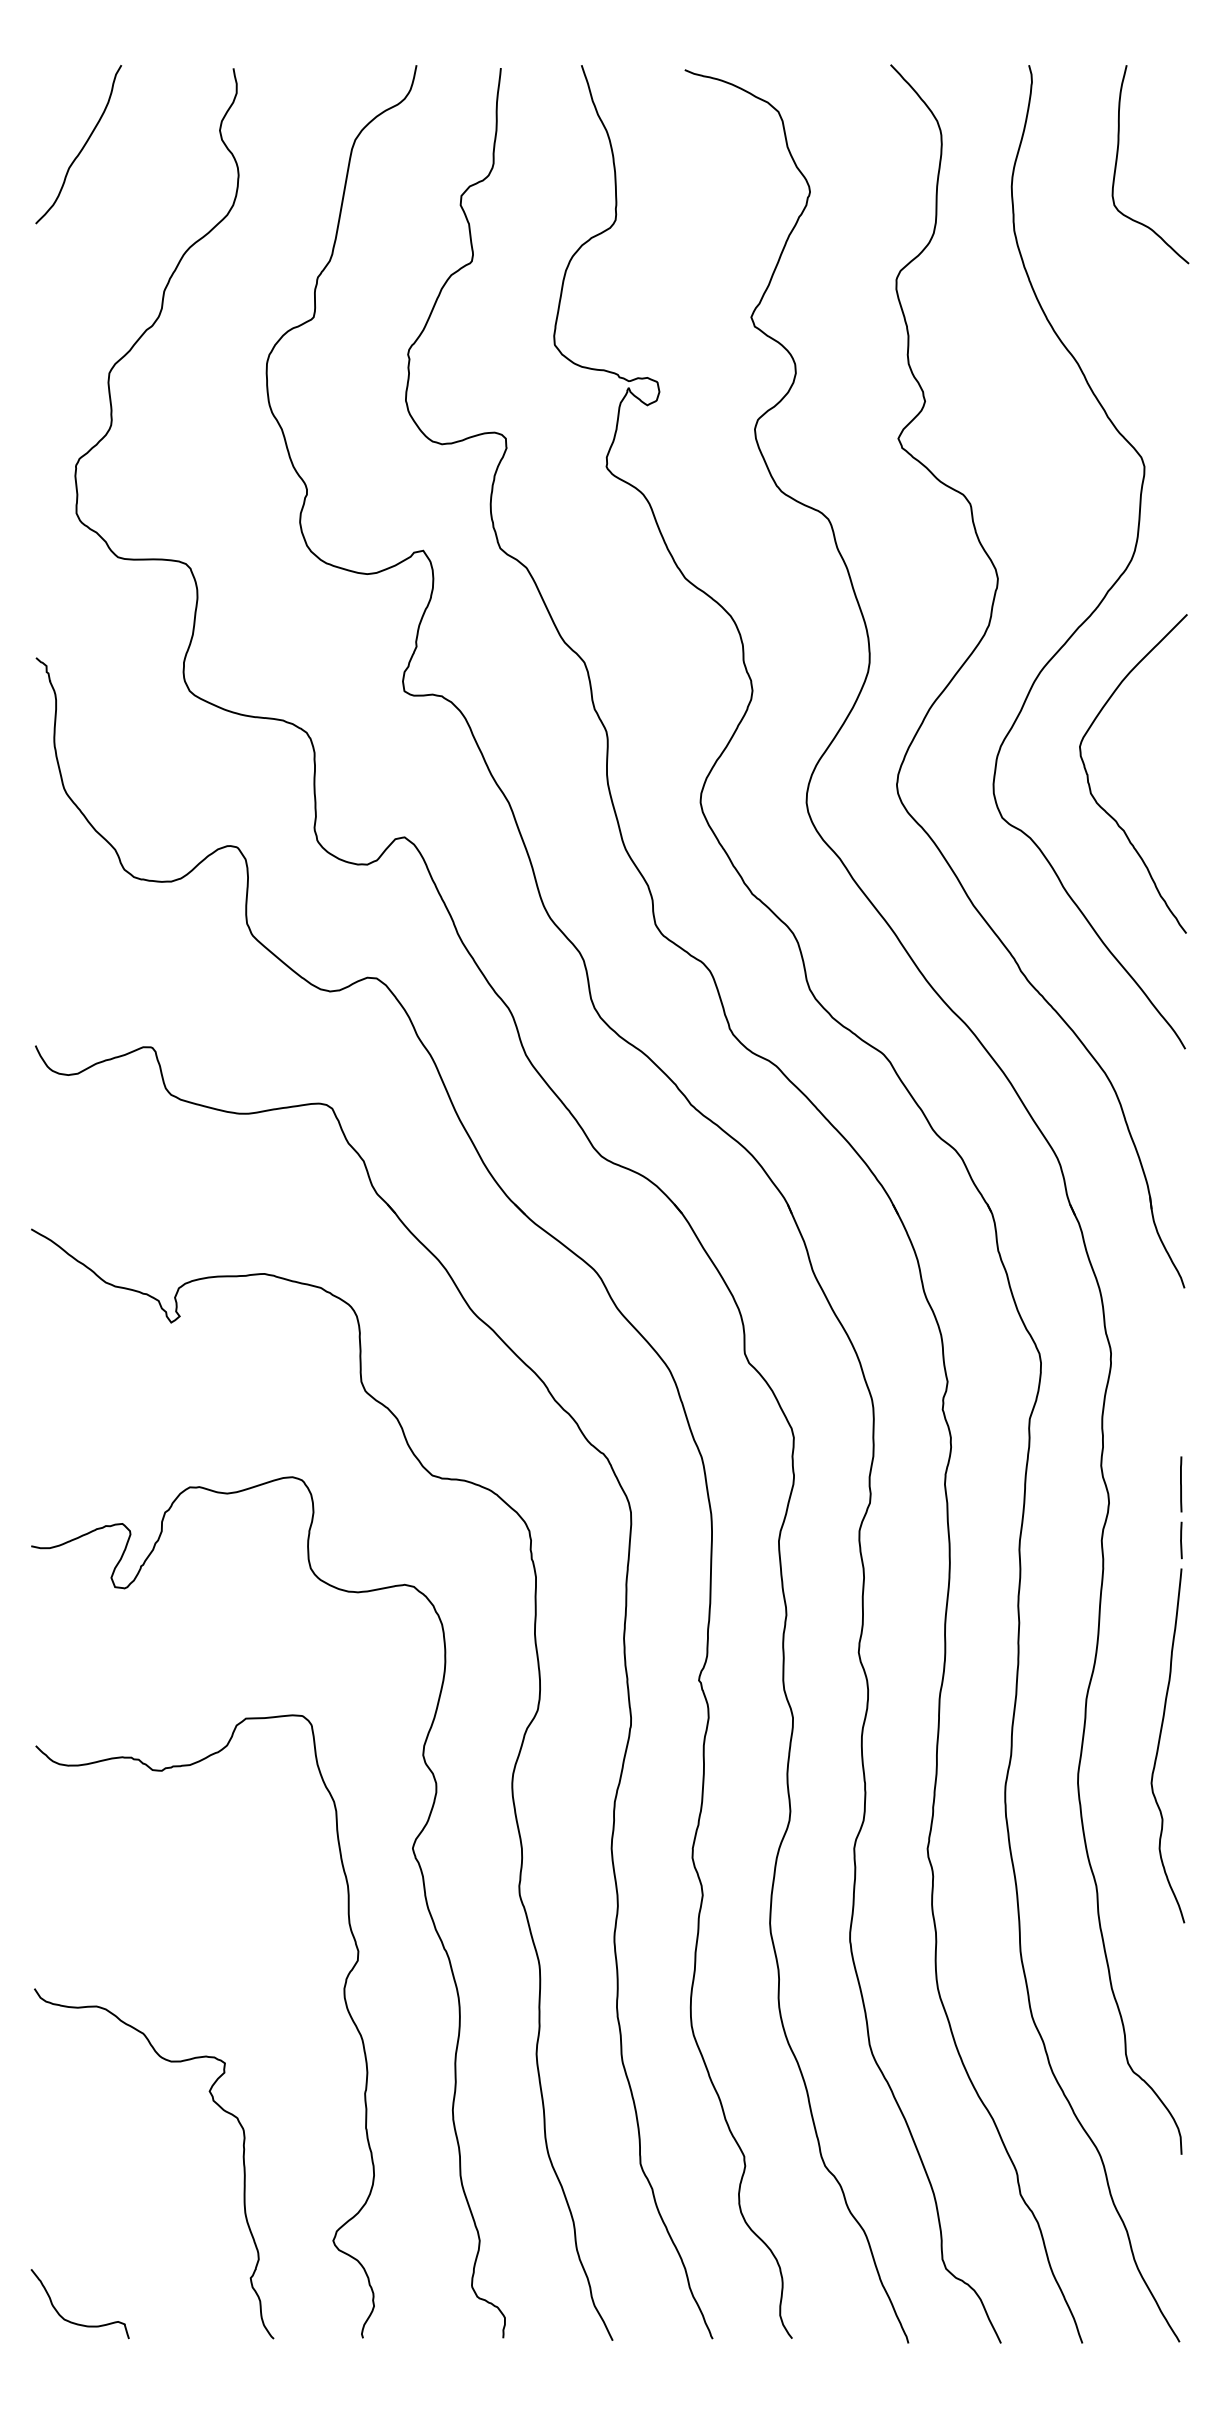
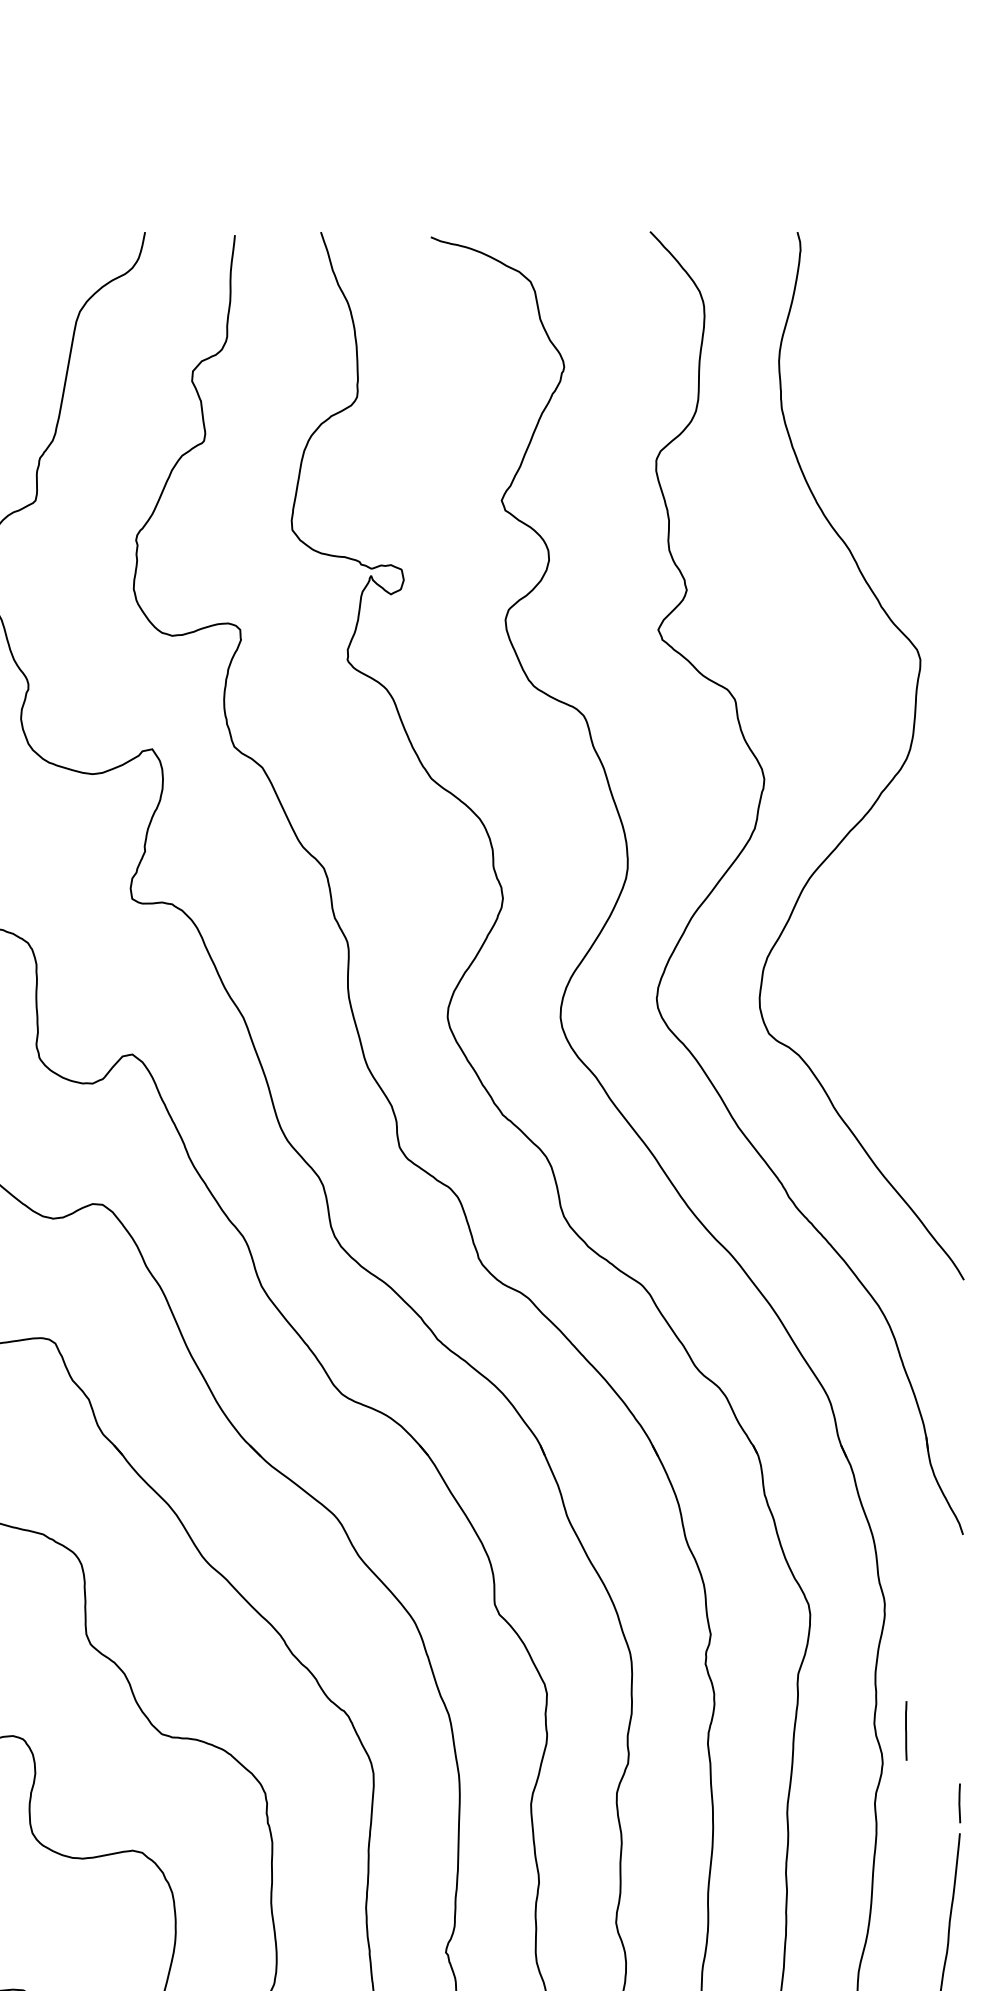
curve: (1117, 162) -> (891, 335), removed
curve: (1090, 785) -> (862, 999), removed
line: (1181, 1484) -> (906, 1731), moved

